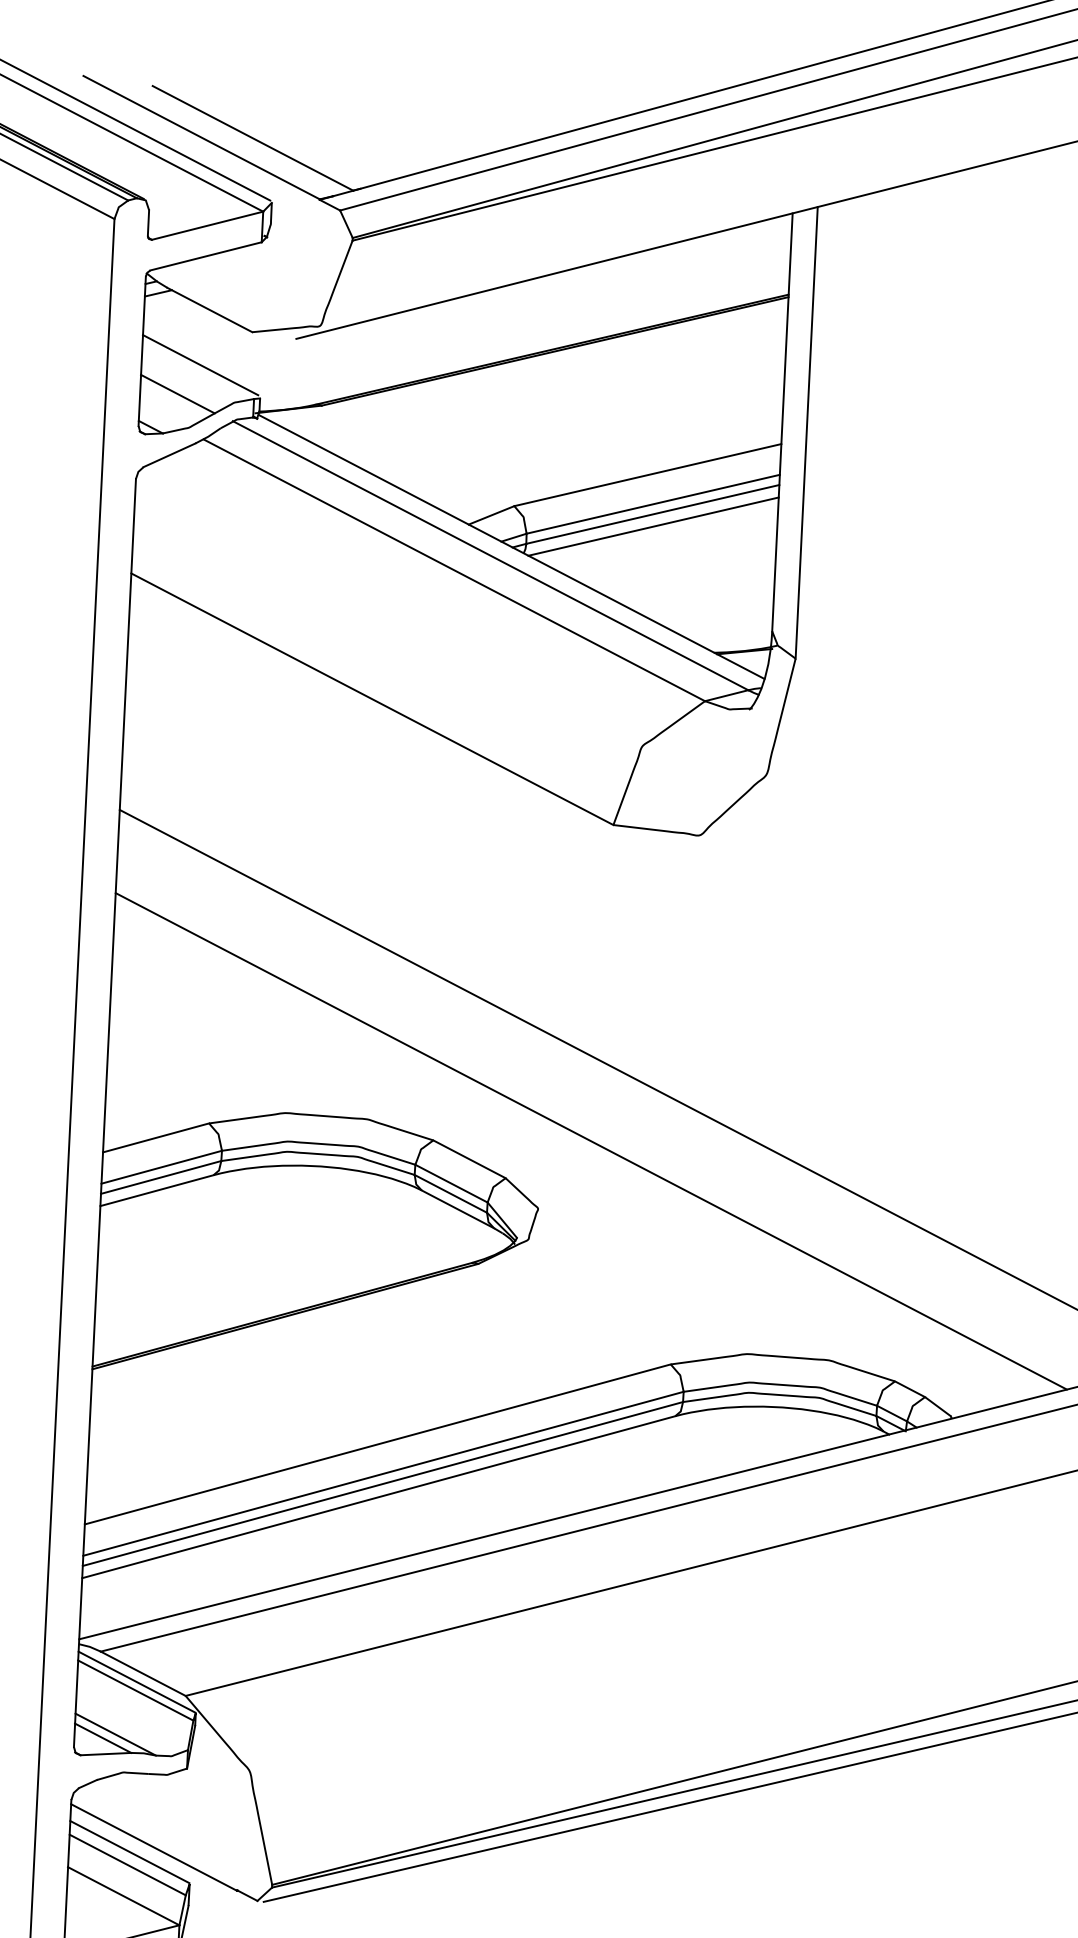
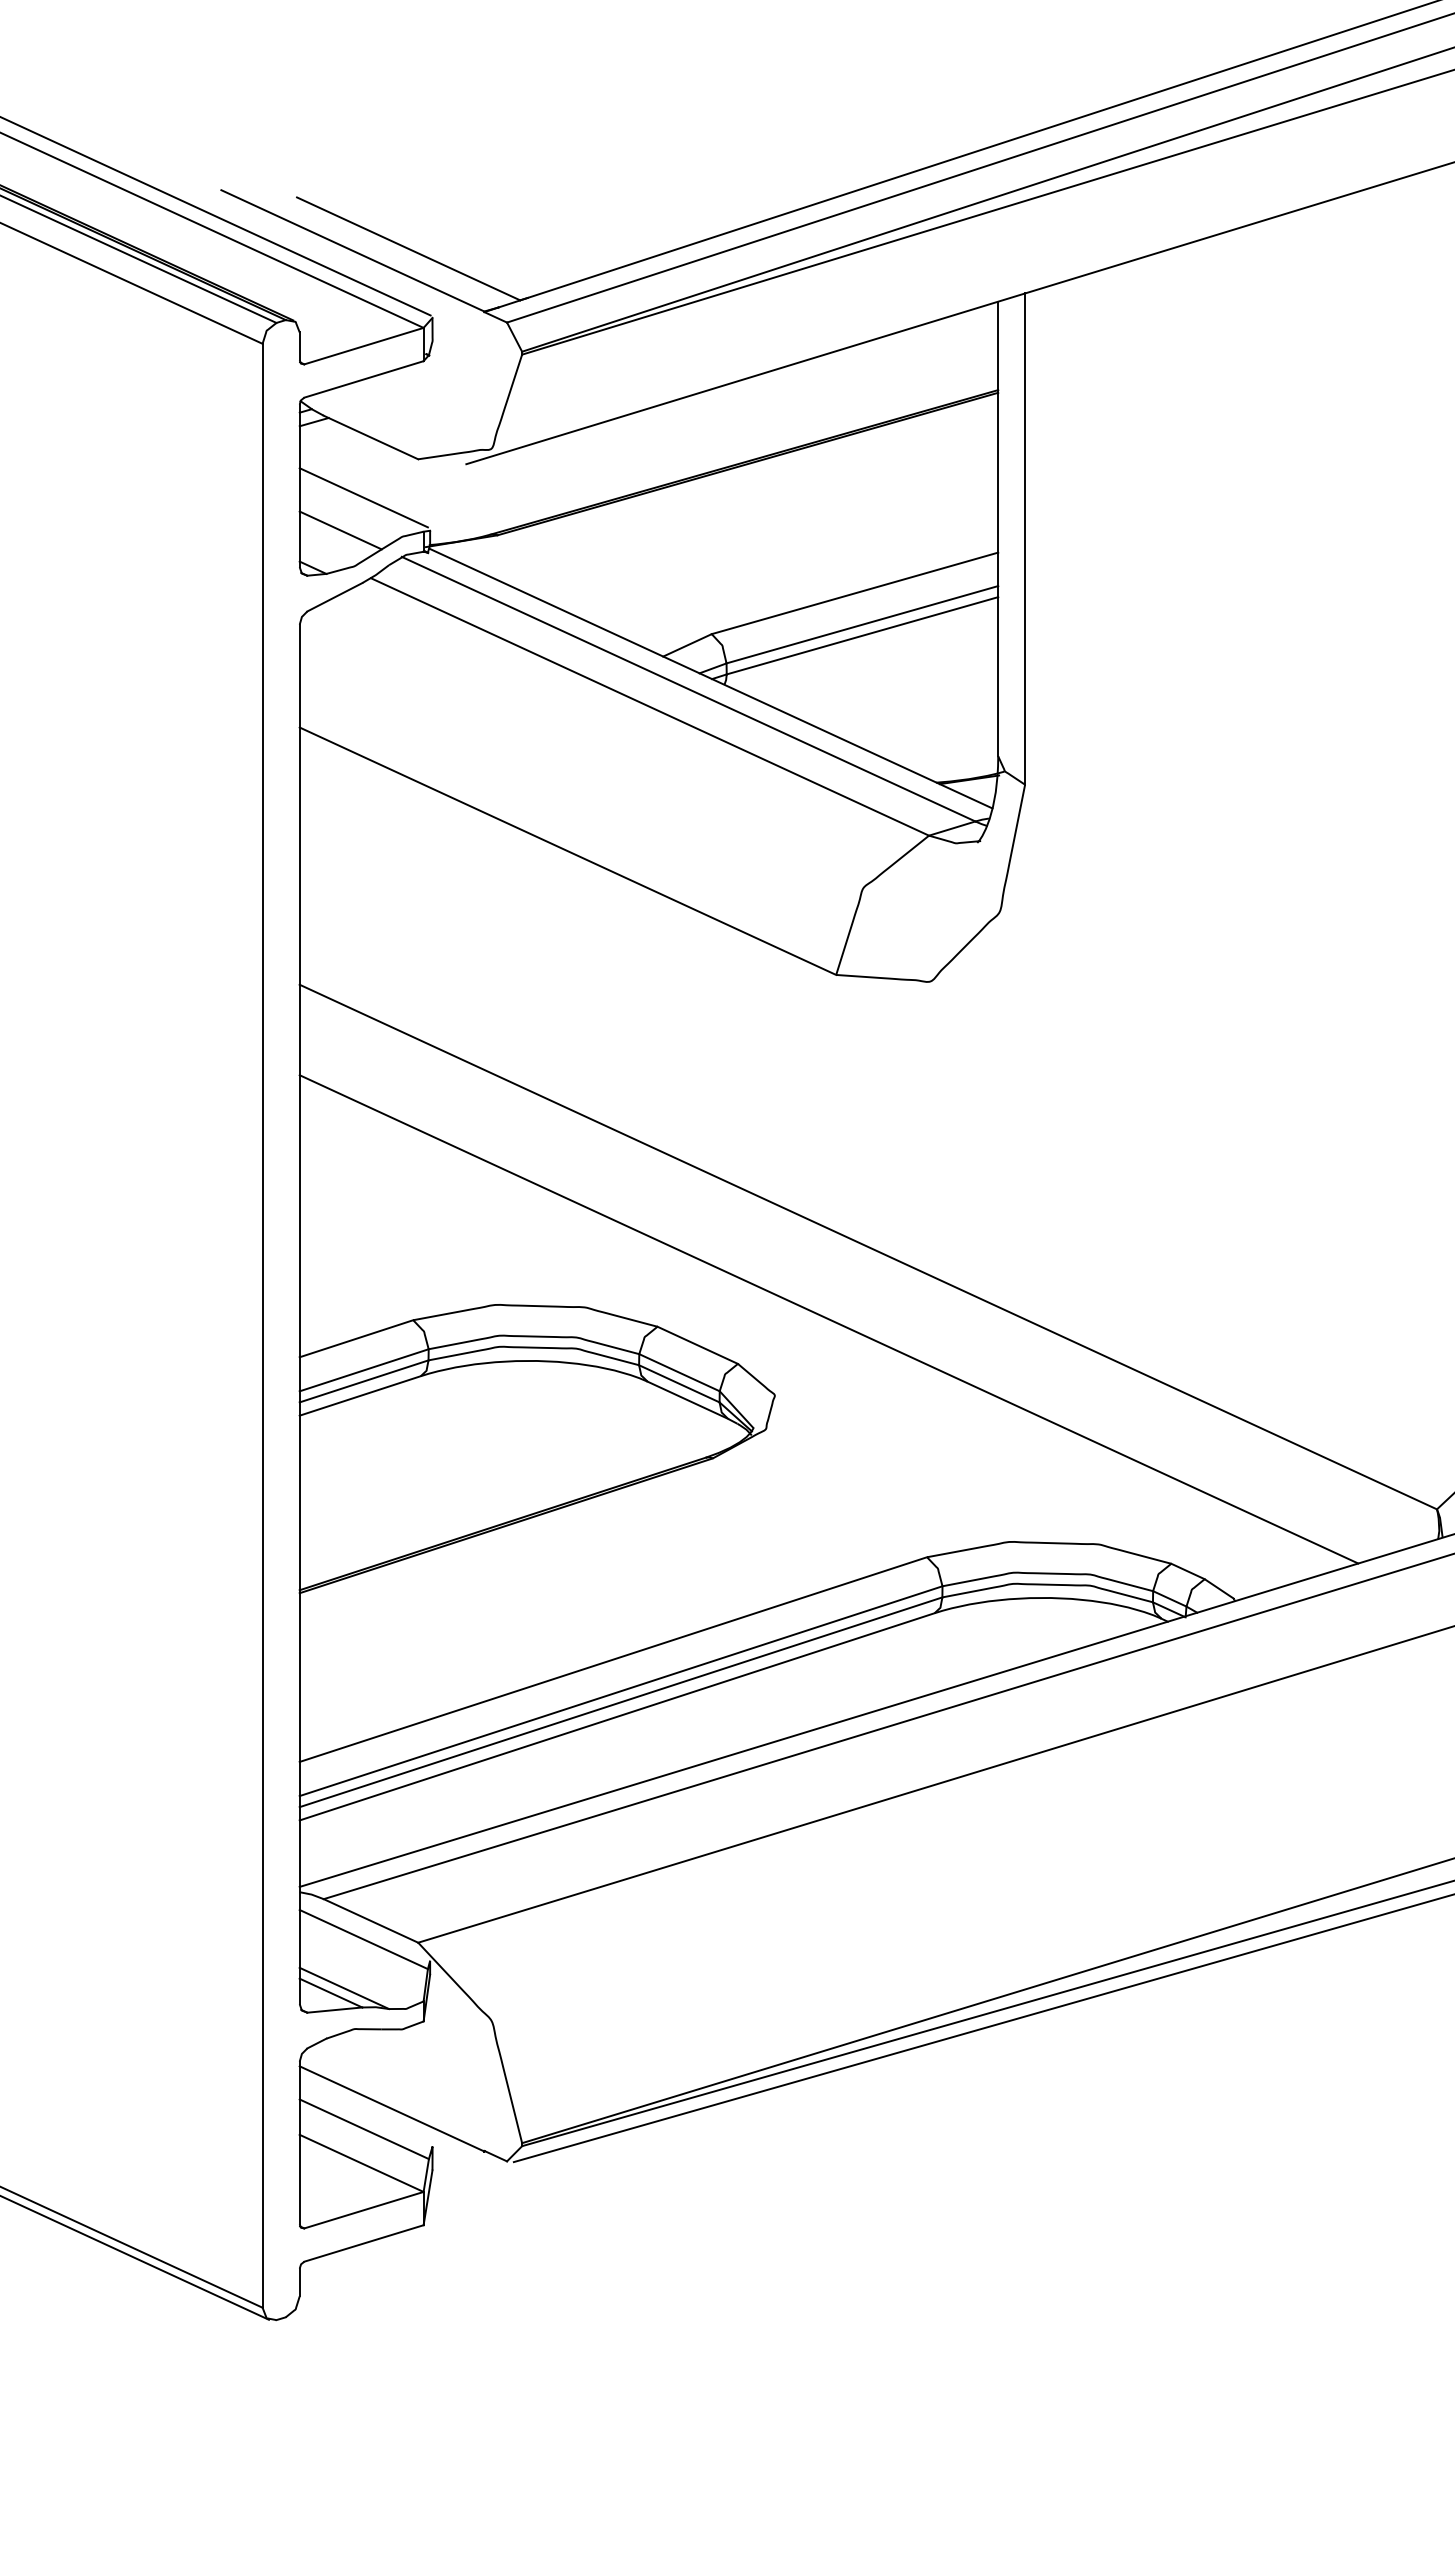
line: (653, 526) -> (863, 648), removed
line: (136, 1682) -> (364, 1930), removed
line: (129, 1851) -> (365, 2114), removed

